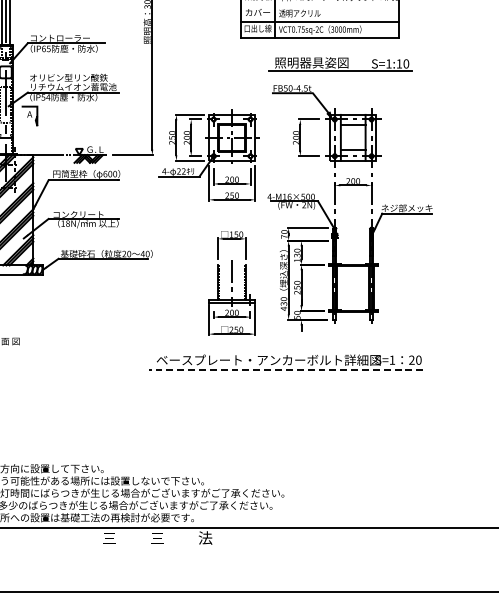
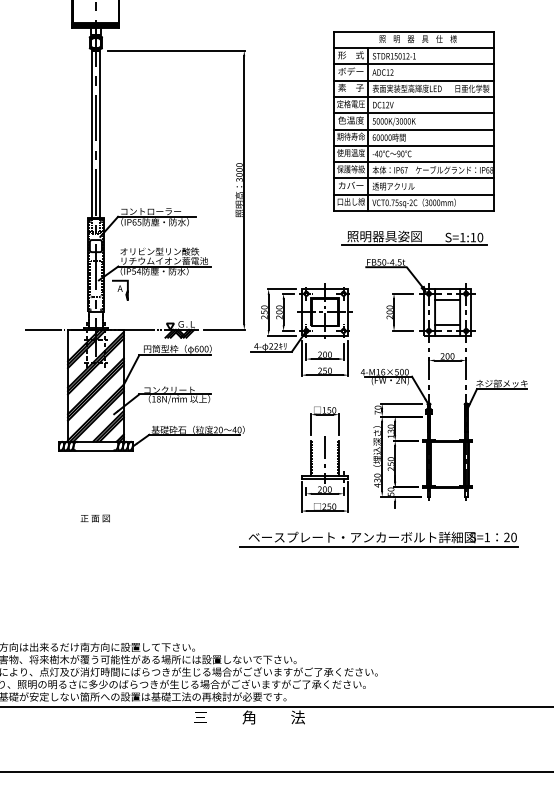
line: (319, 5) -> (413, 178), added
part: (341, 63) -> (414, 237), moved
line: (284, 370) -> (378, 547), dashed -> solid
text: (156, 538) -> (248, 717), 三 -> 角

